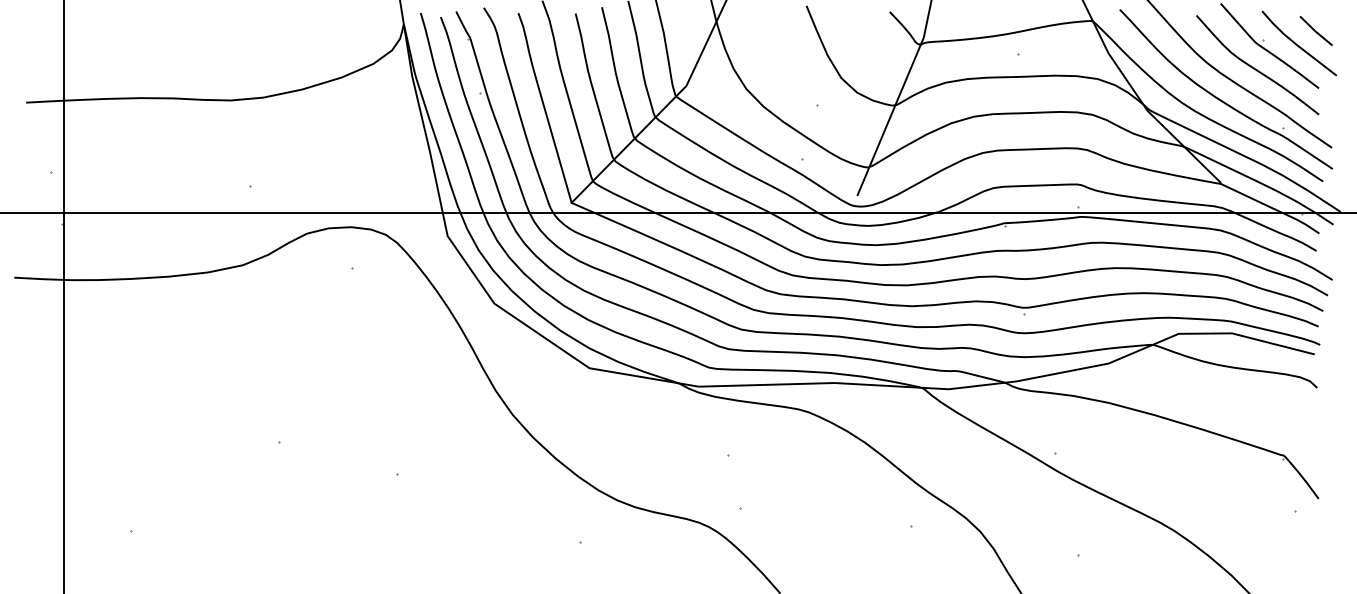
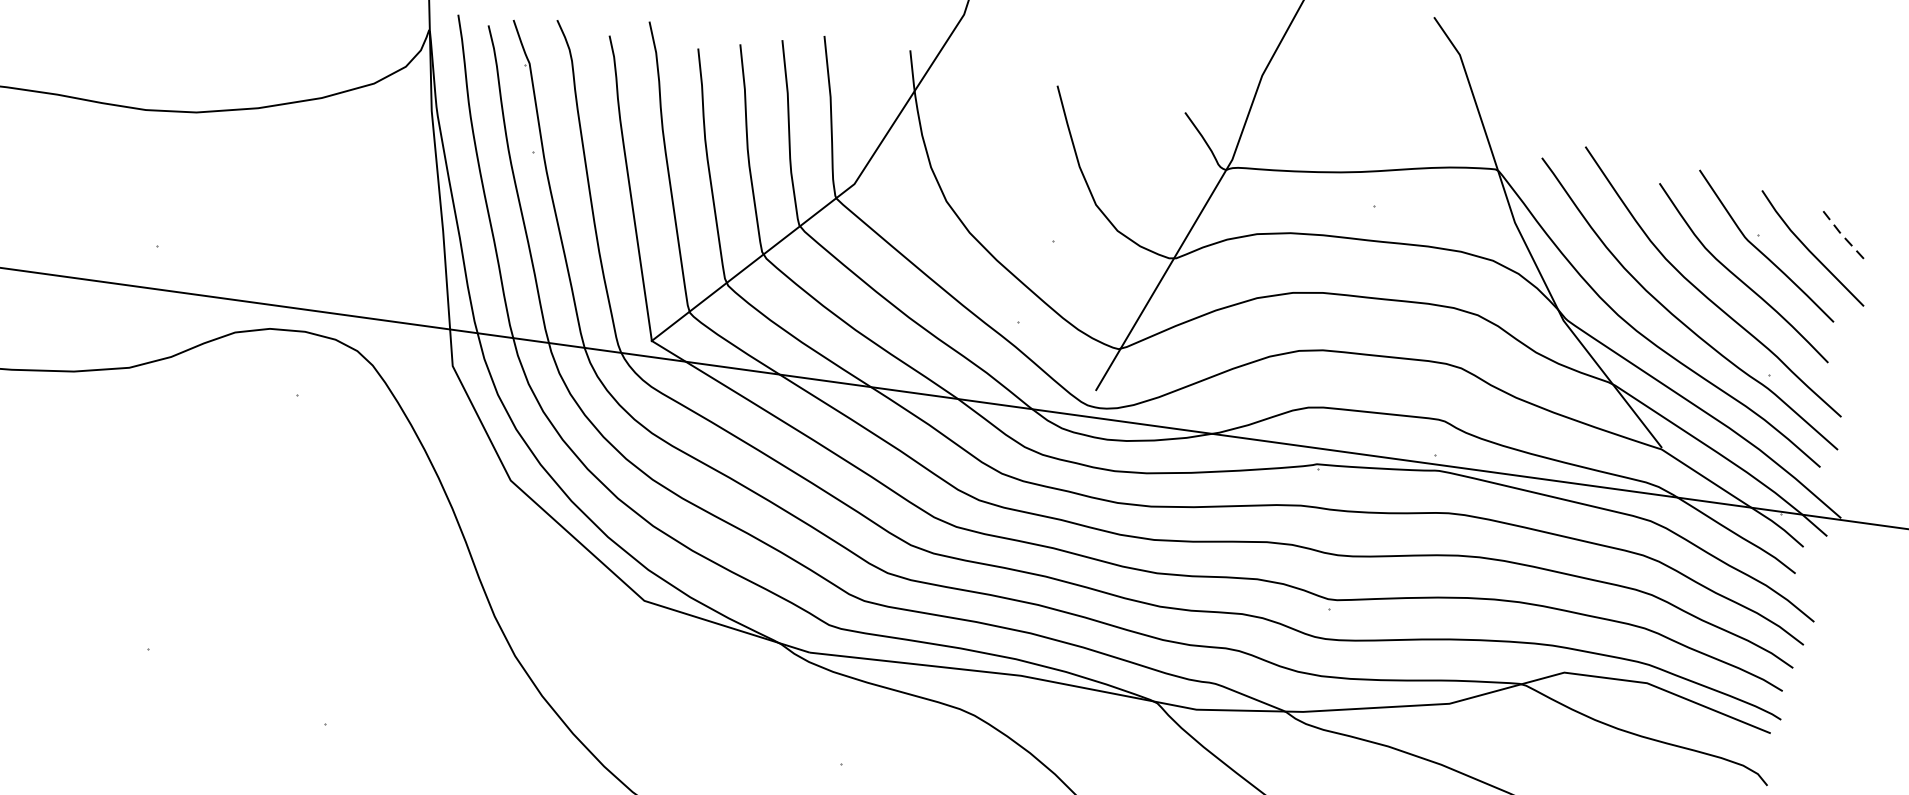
line: (1315, 31) -> (1840, 233), solid -> dashed

